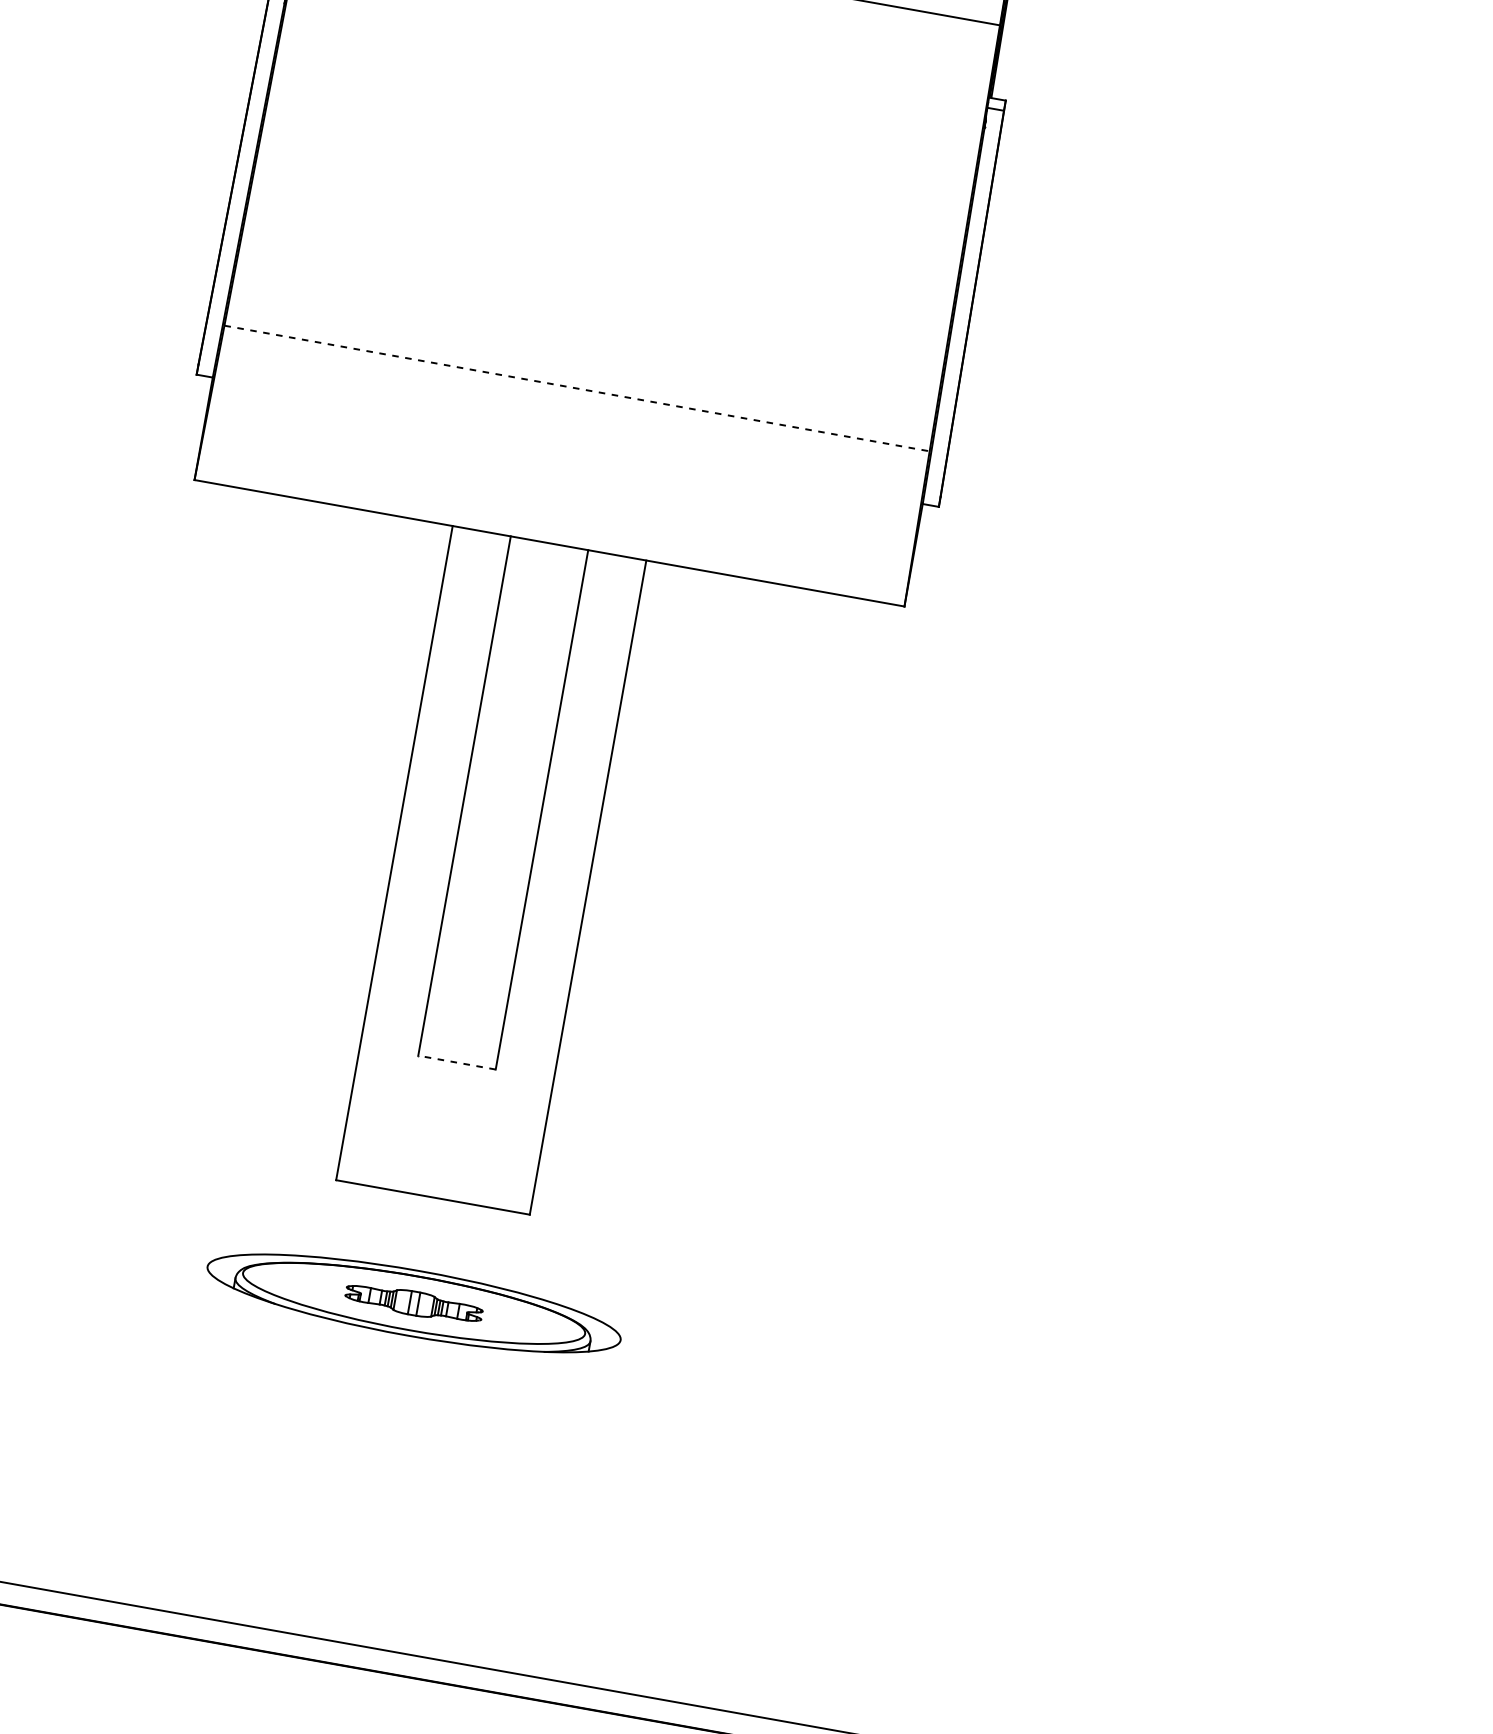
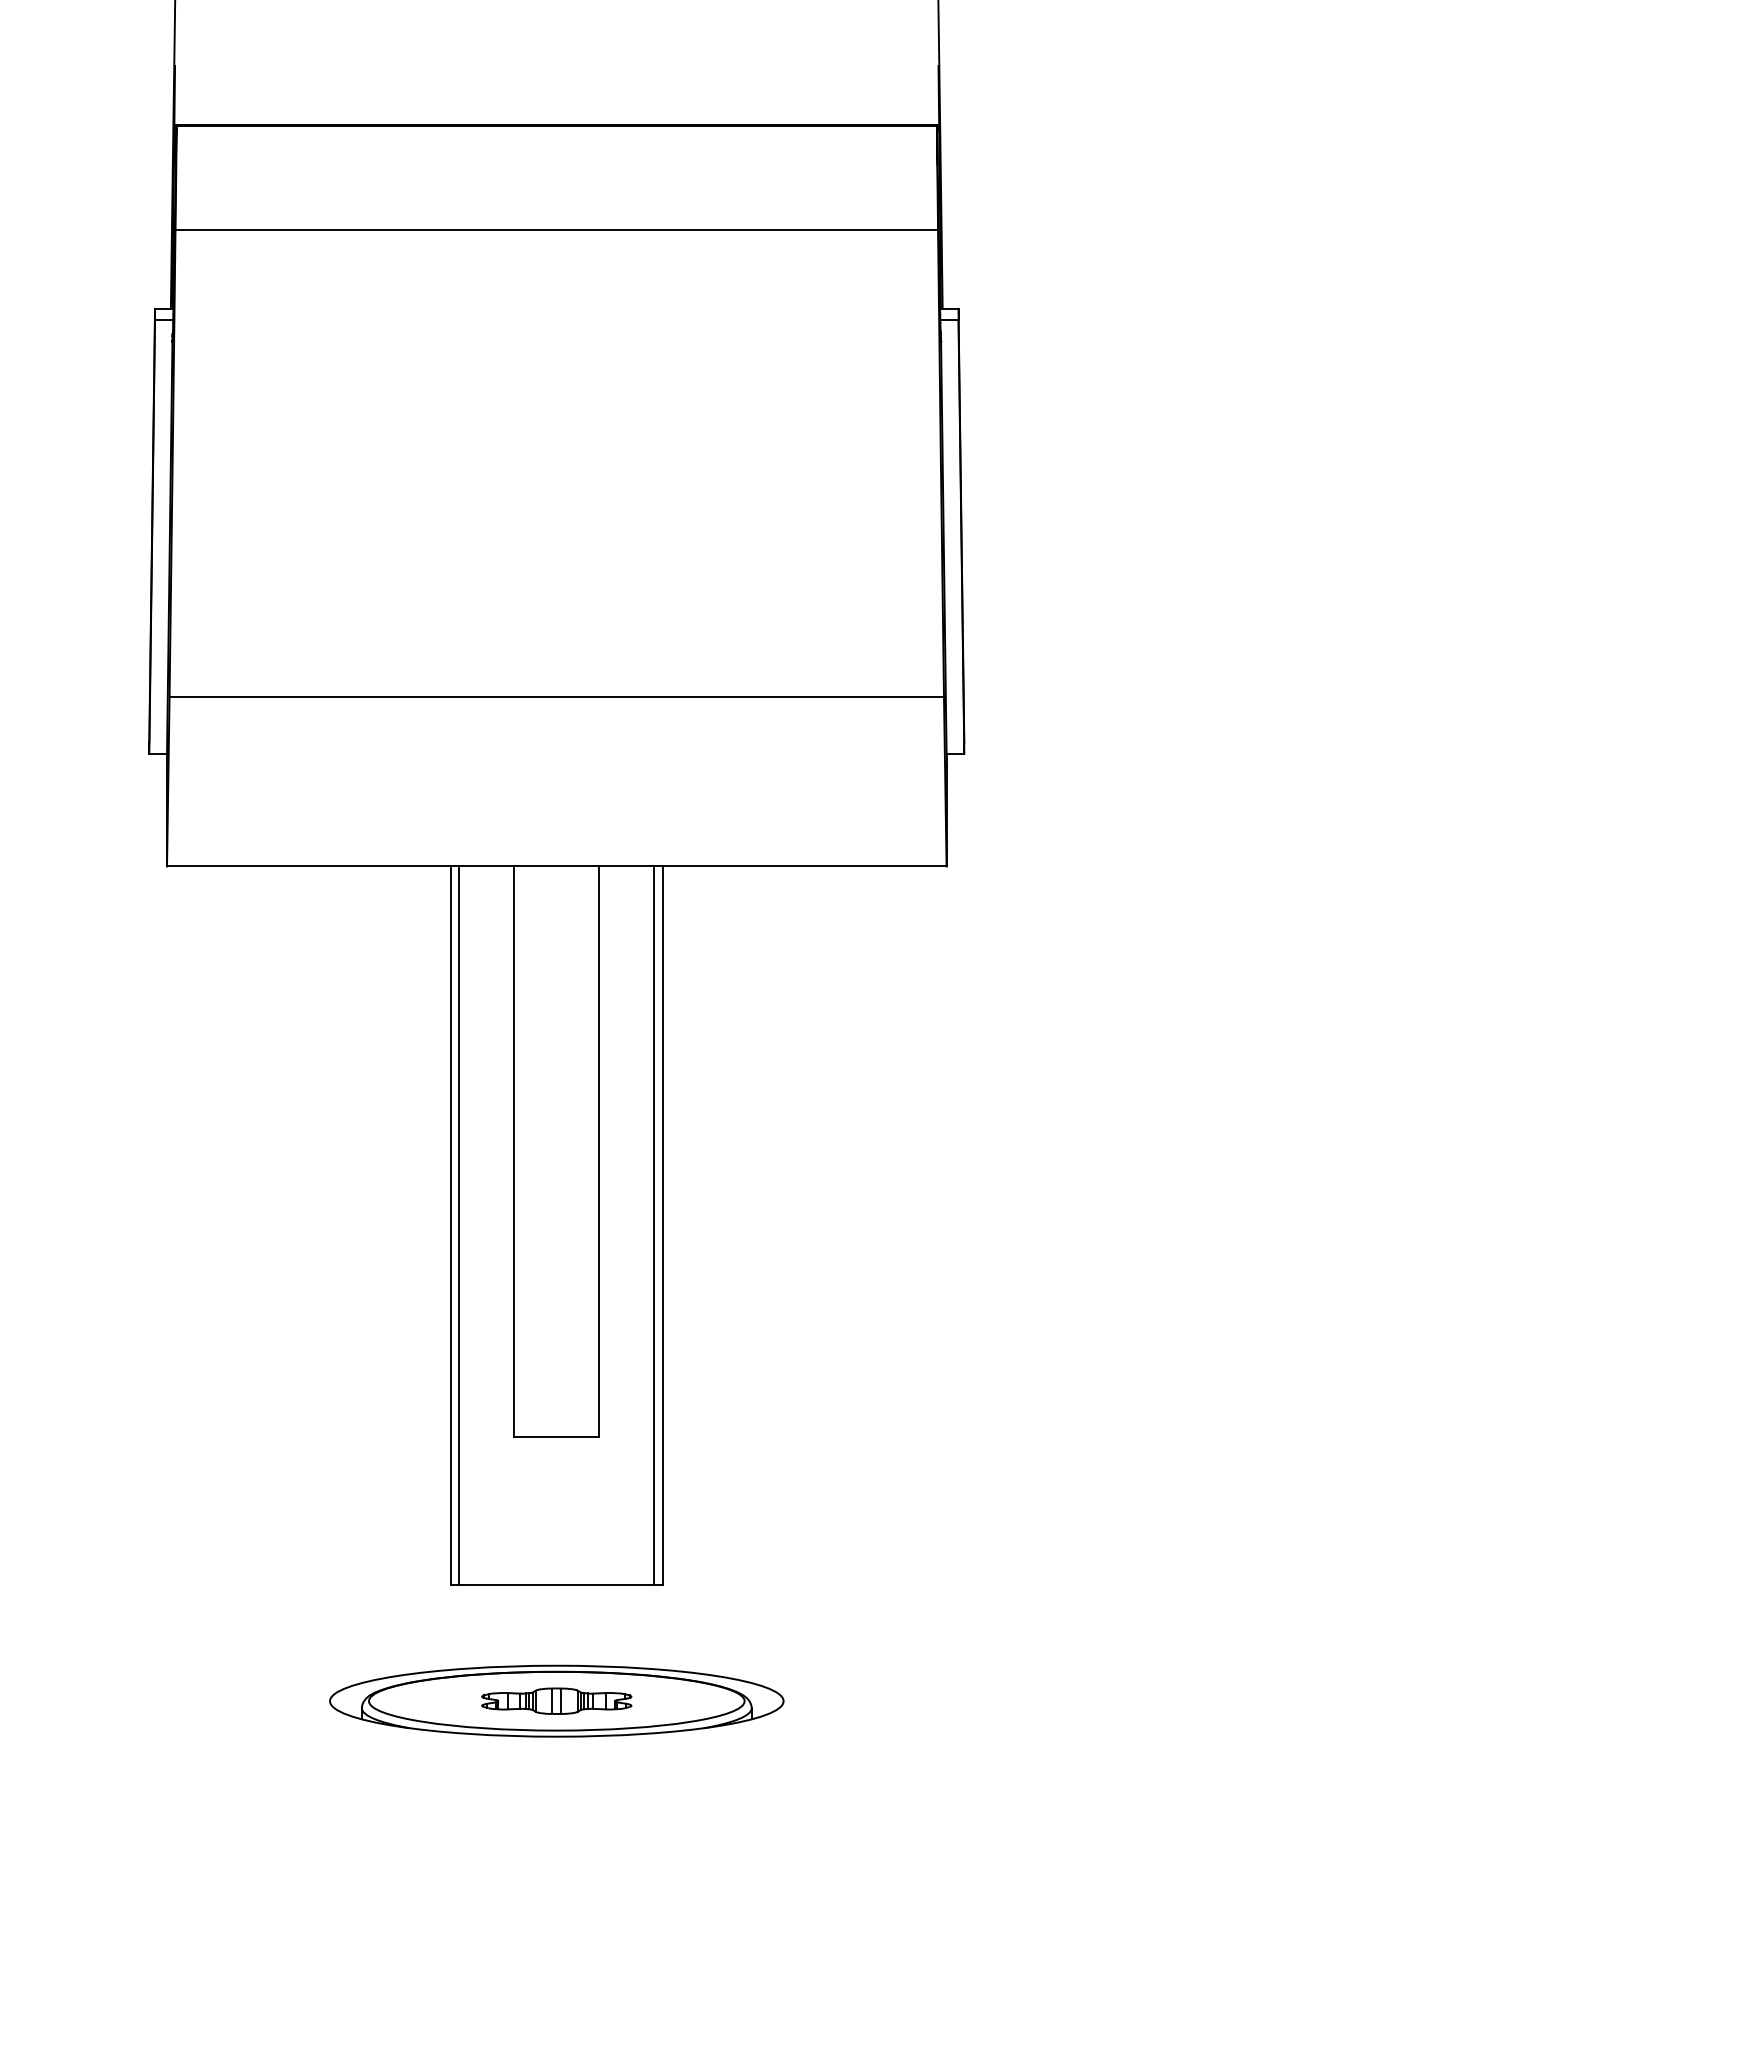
line: (577, 388) -> (557, 696), dashed -> solid
line: (402, 854) -> (459, 1225), added
line: (580, 886) -> (654, 1225), added
line: (456, 1062) -> (556, 1436), dashed -> solid

